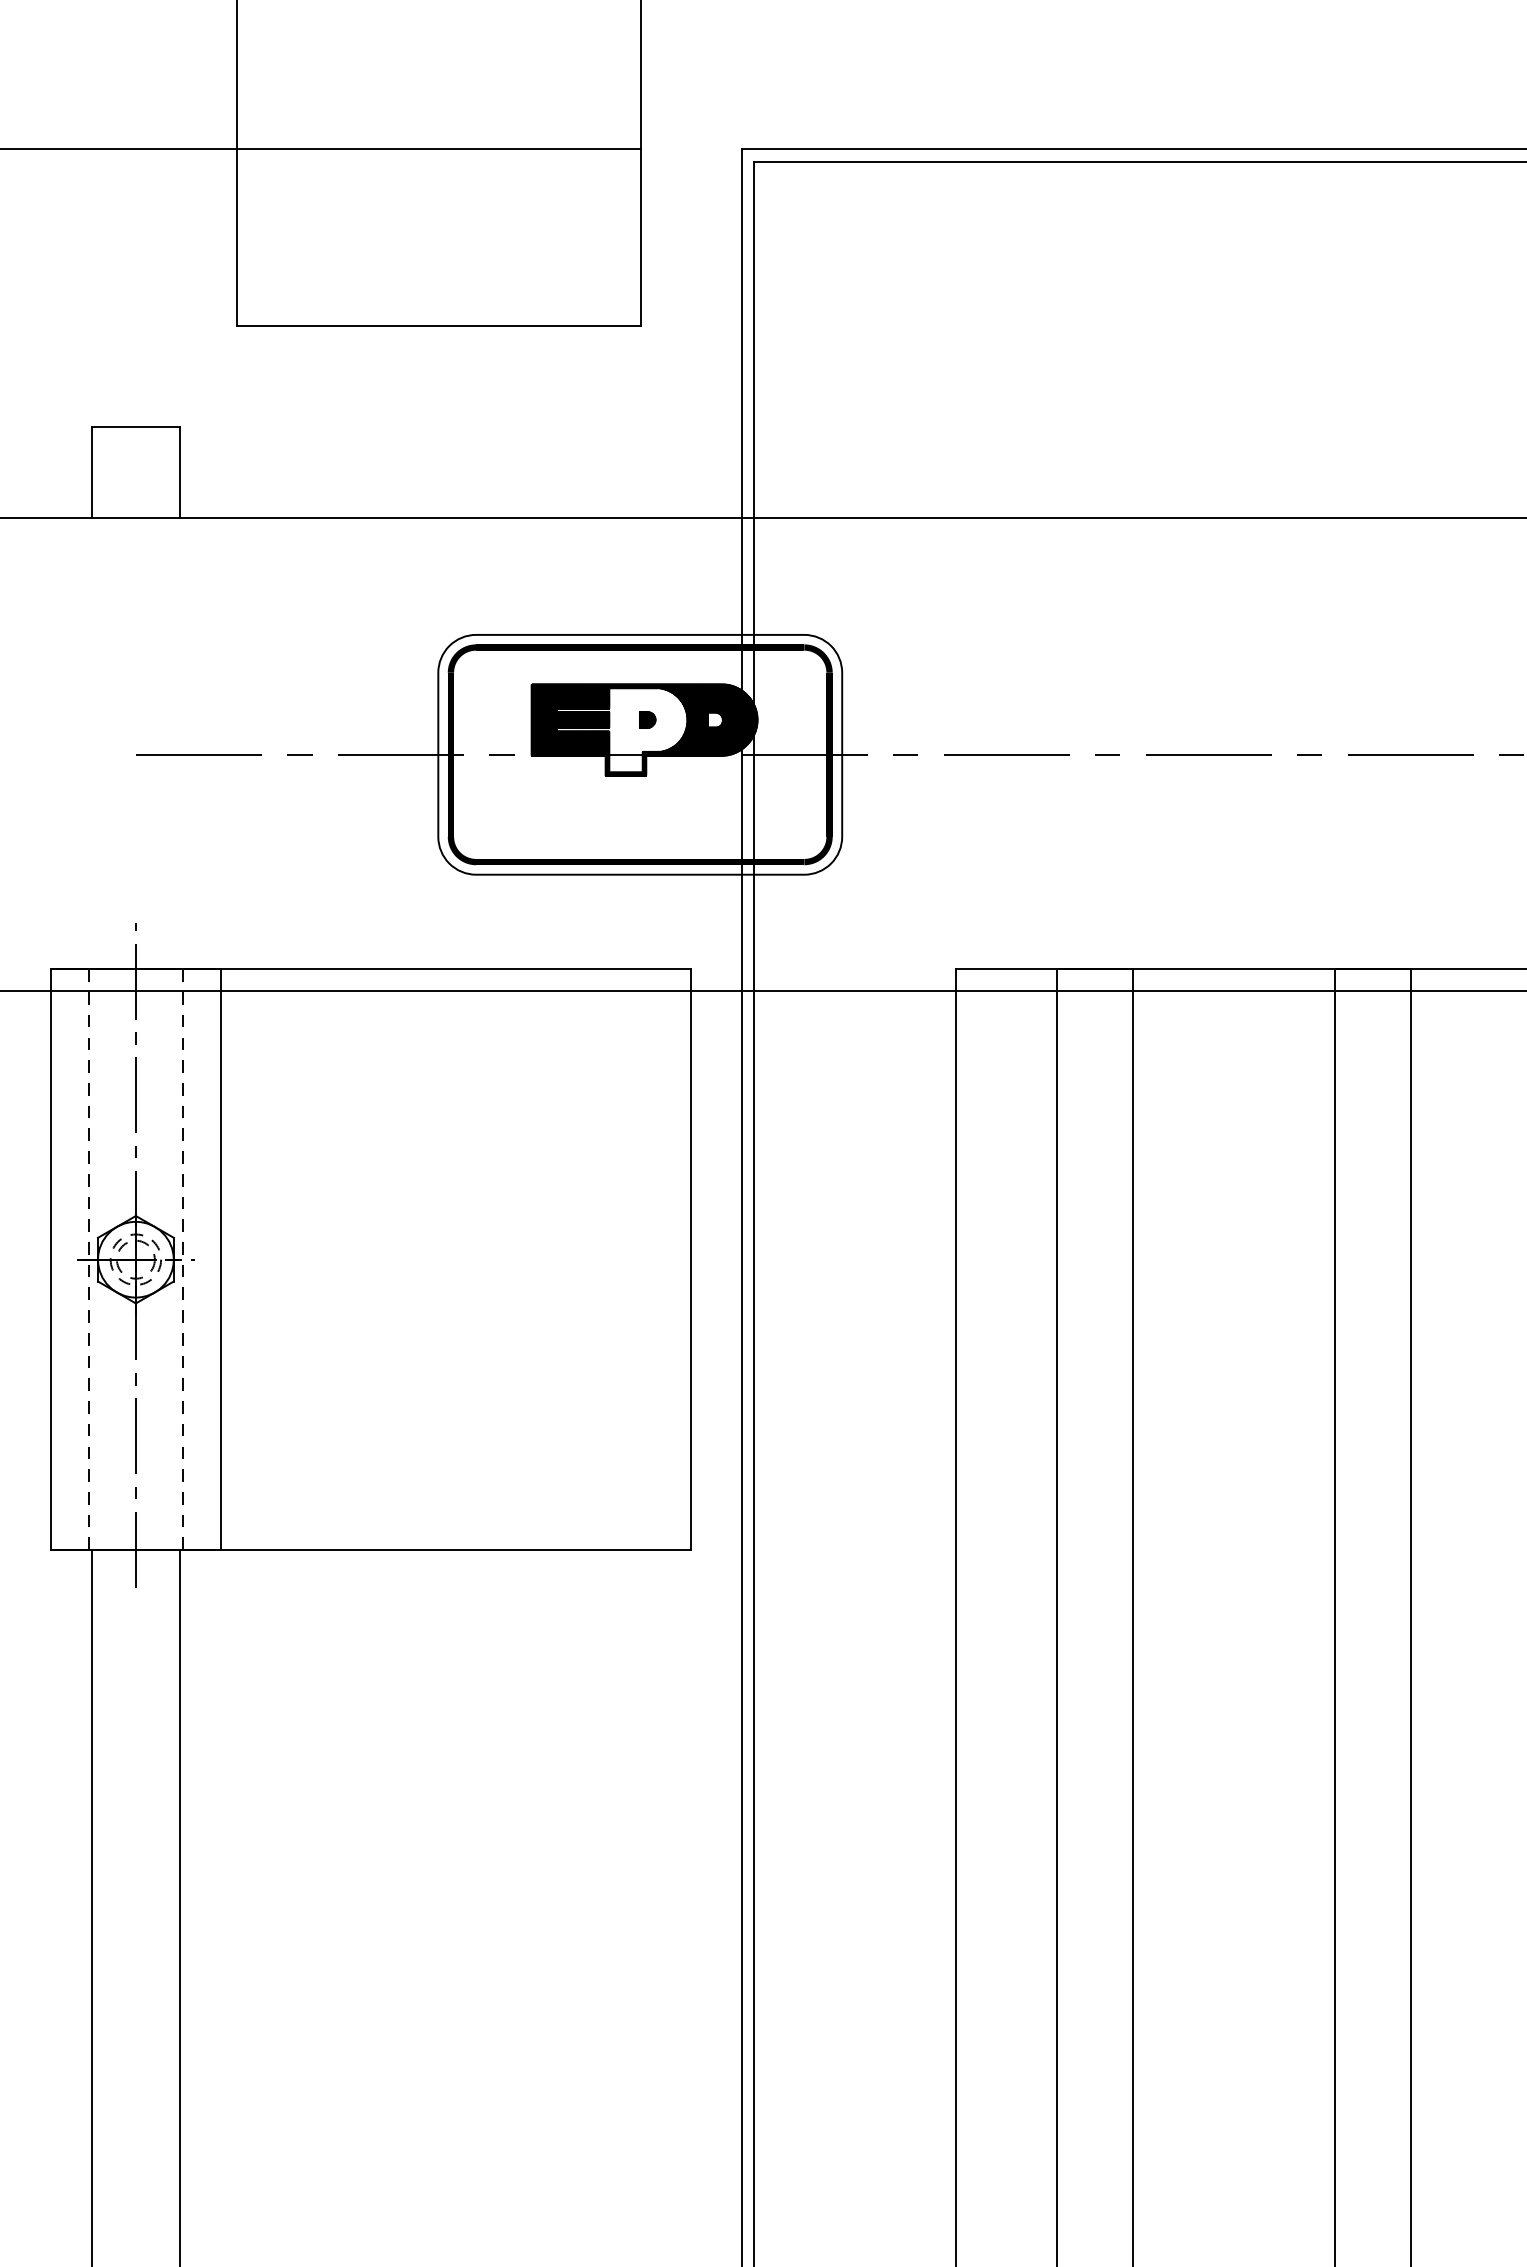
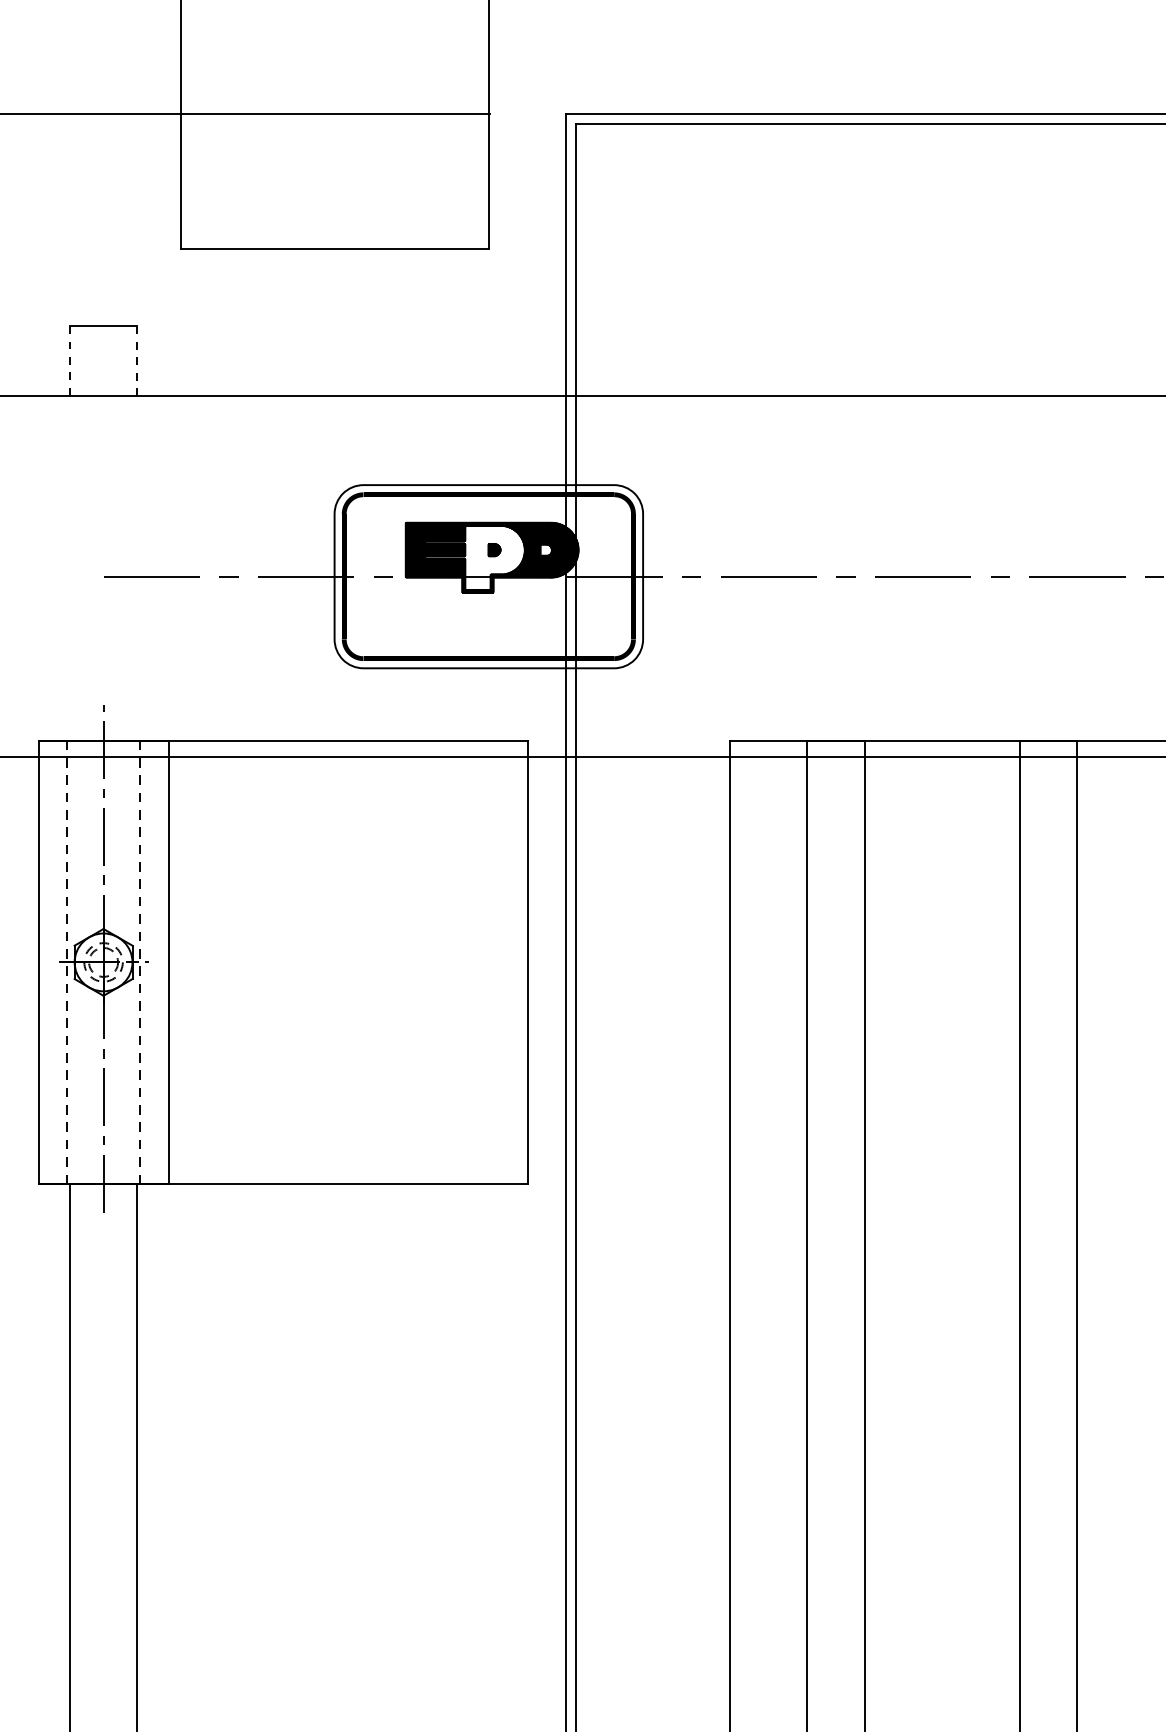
line: (91, 472) -> (69, 361), solid -> dashed
line: (180, 472) -> (137, 361), solid -> dashed

